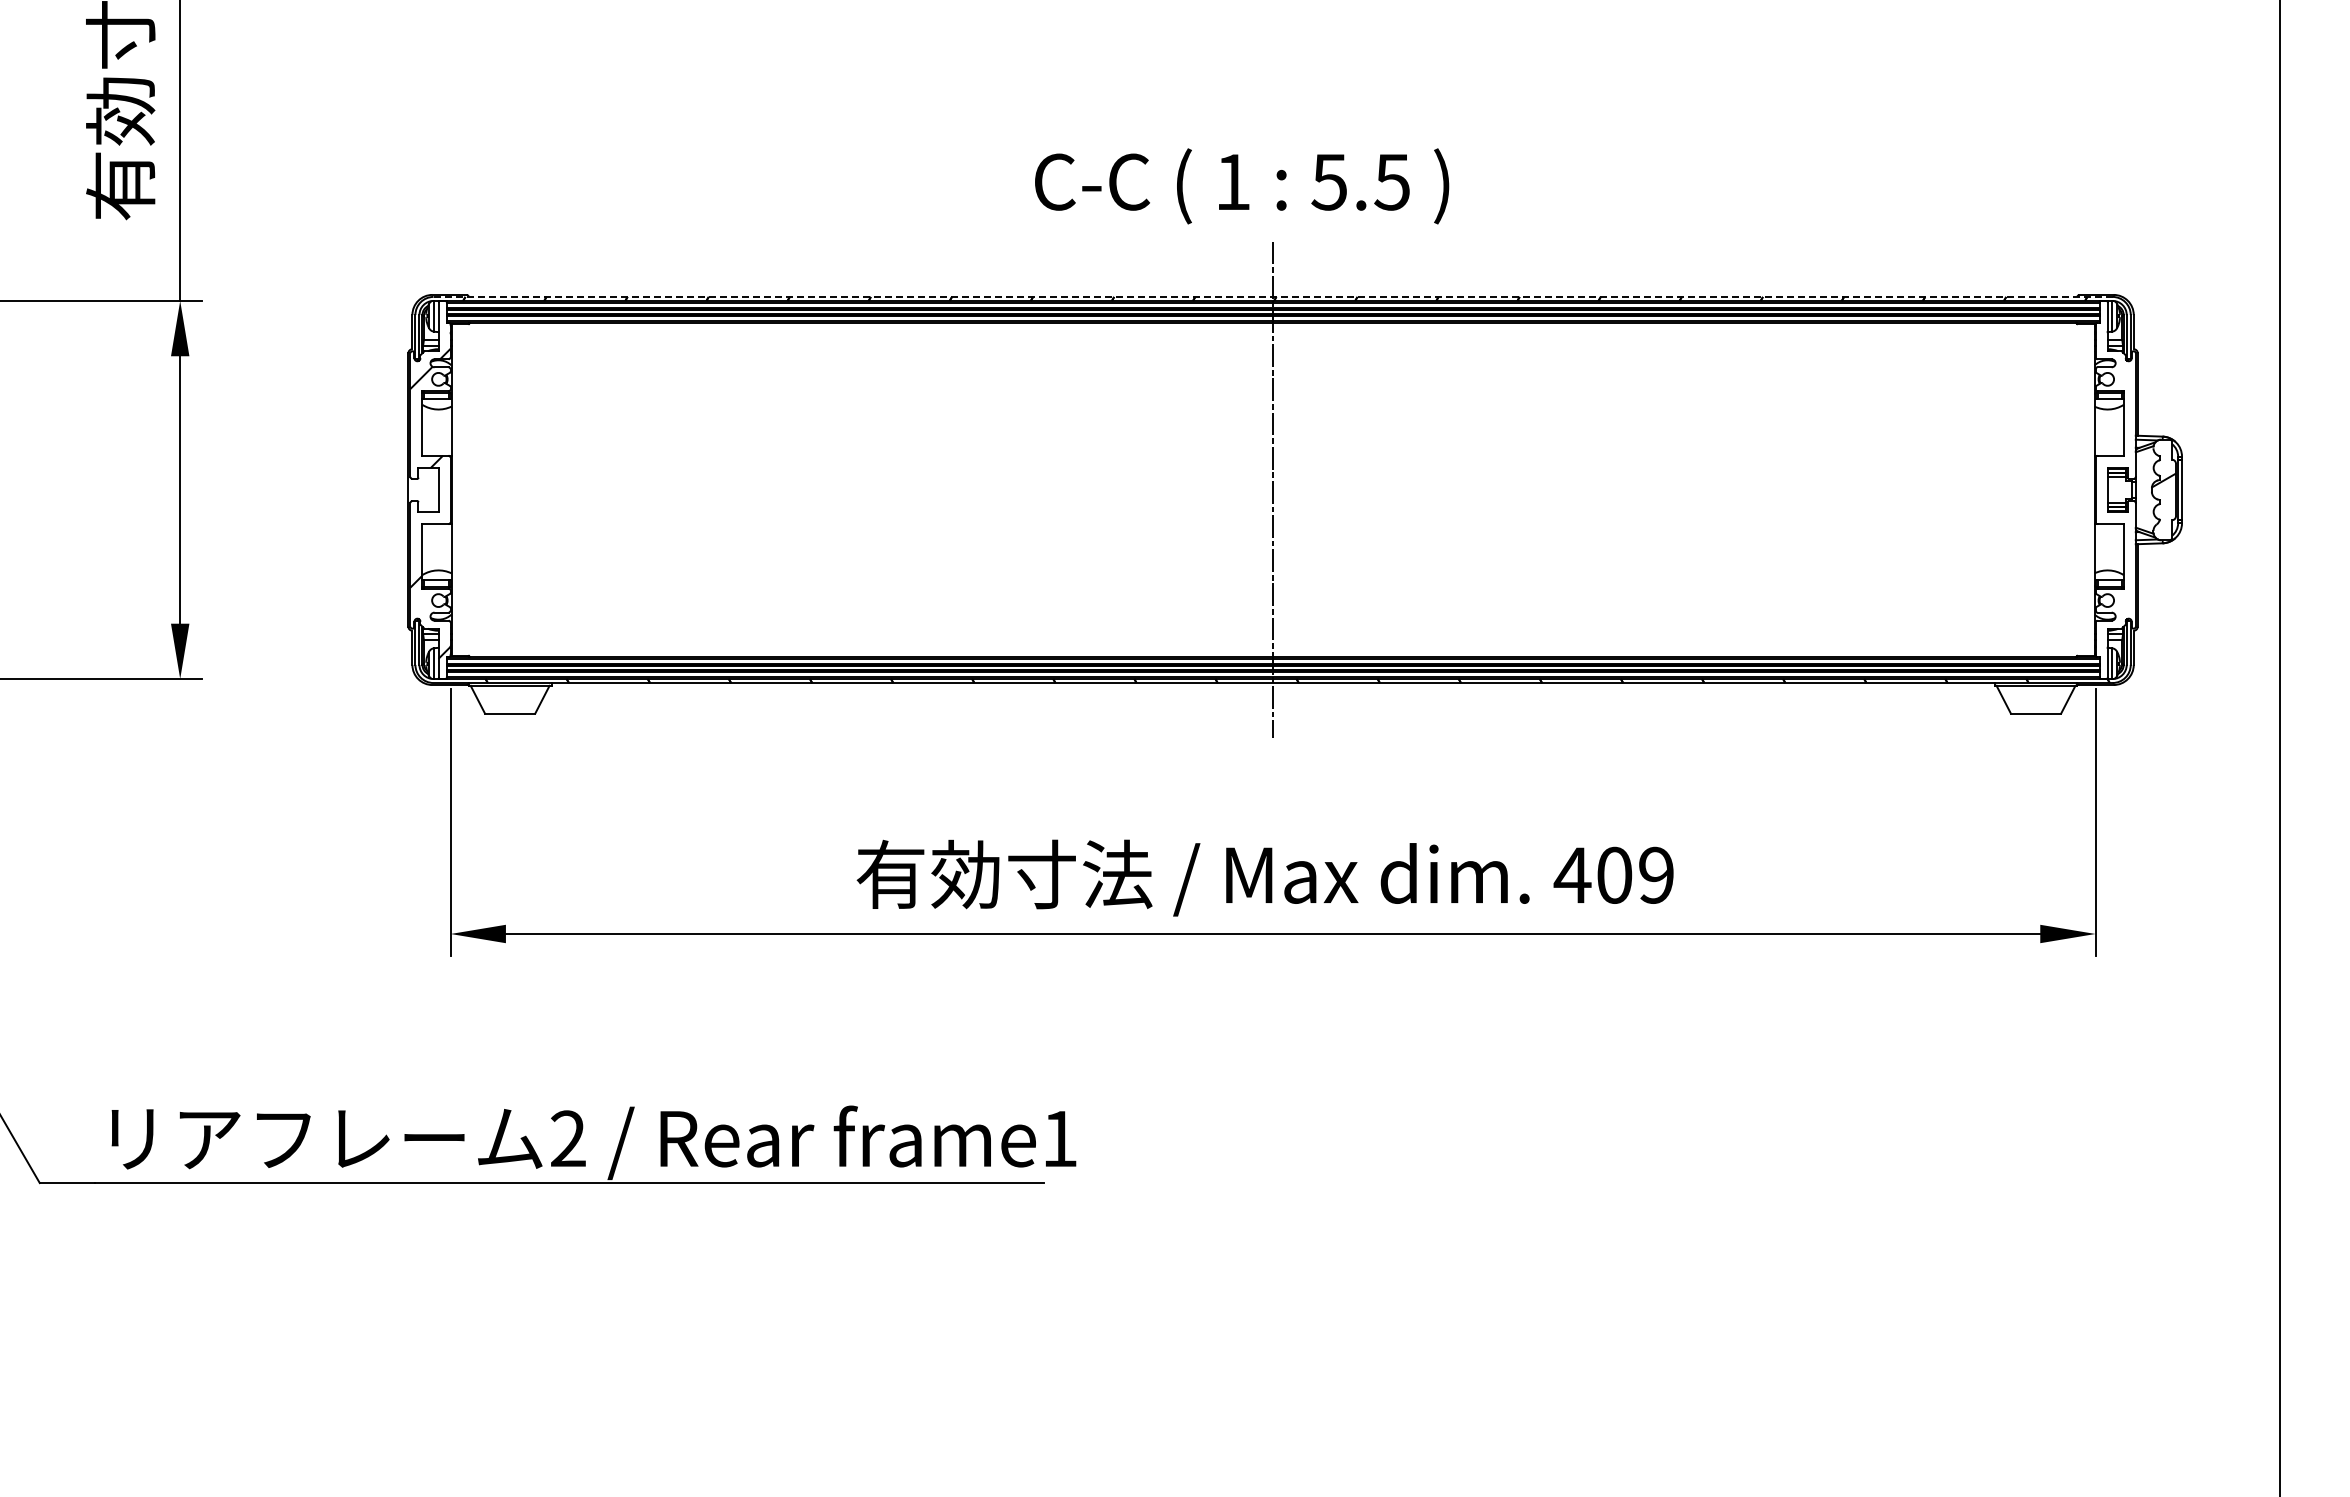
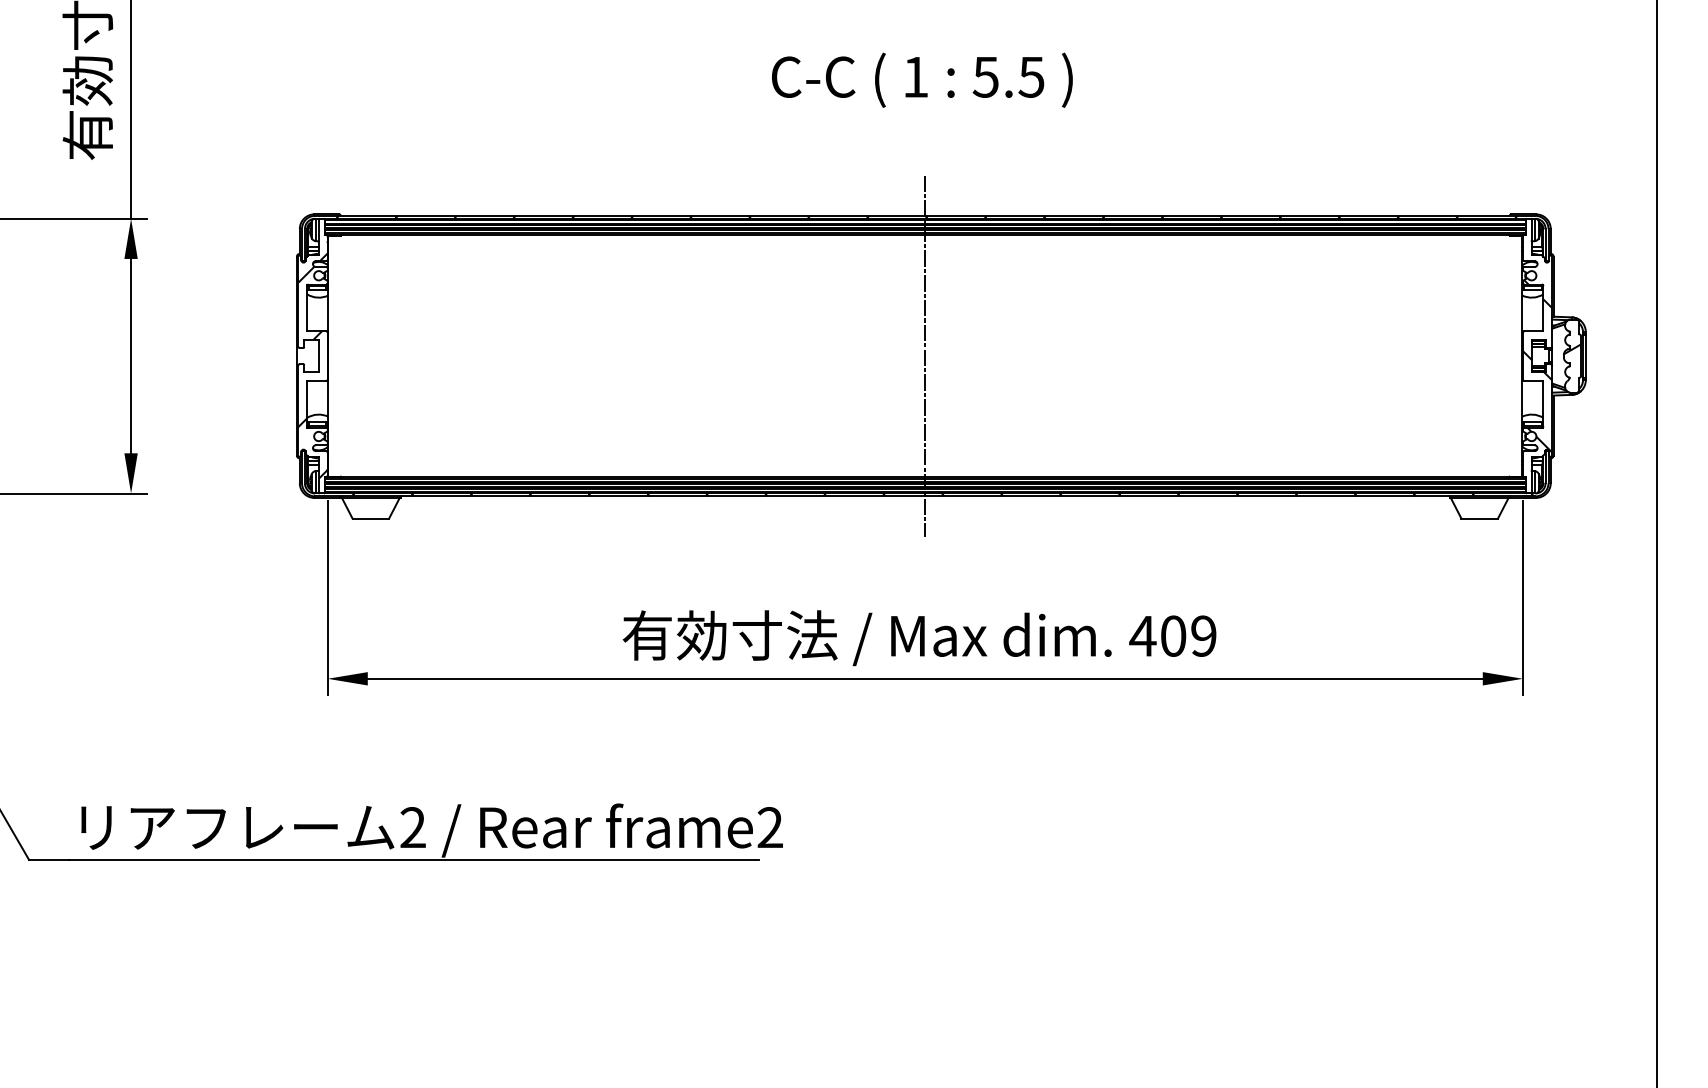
text: (1242, 186) -> (922, 80), moved
line: (1273, 296) -> (925, 215), dashed -> solid
hatch: (2115, 503) -> (1537, 365), added
text: (1059, 1138) -> (770, 827), frame1 -> frame2

